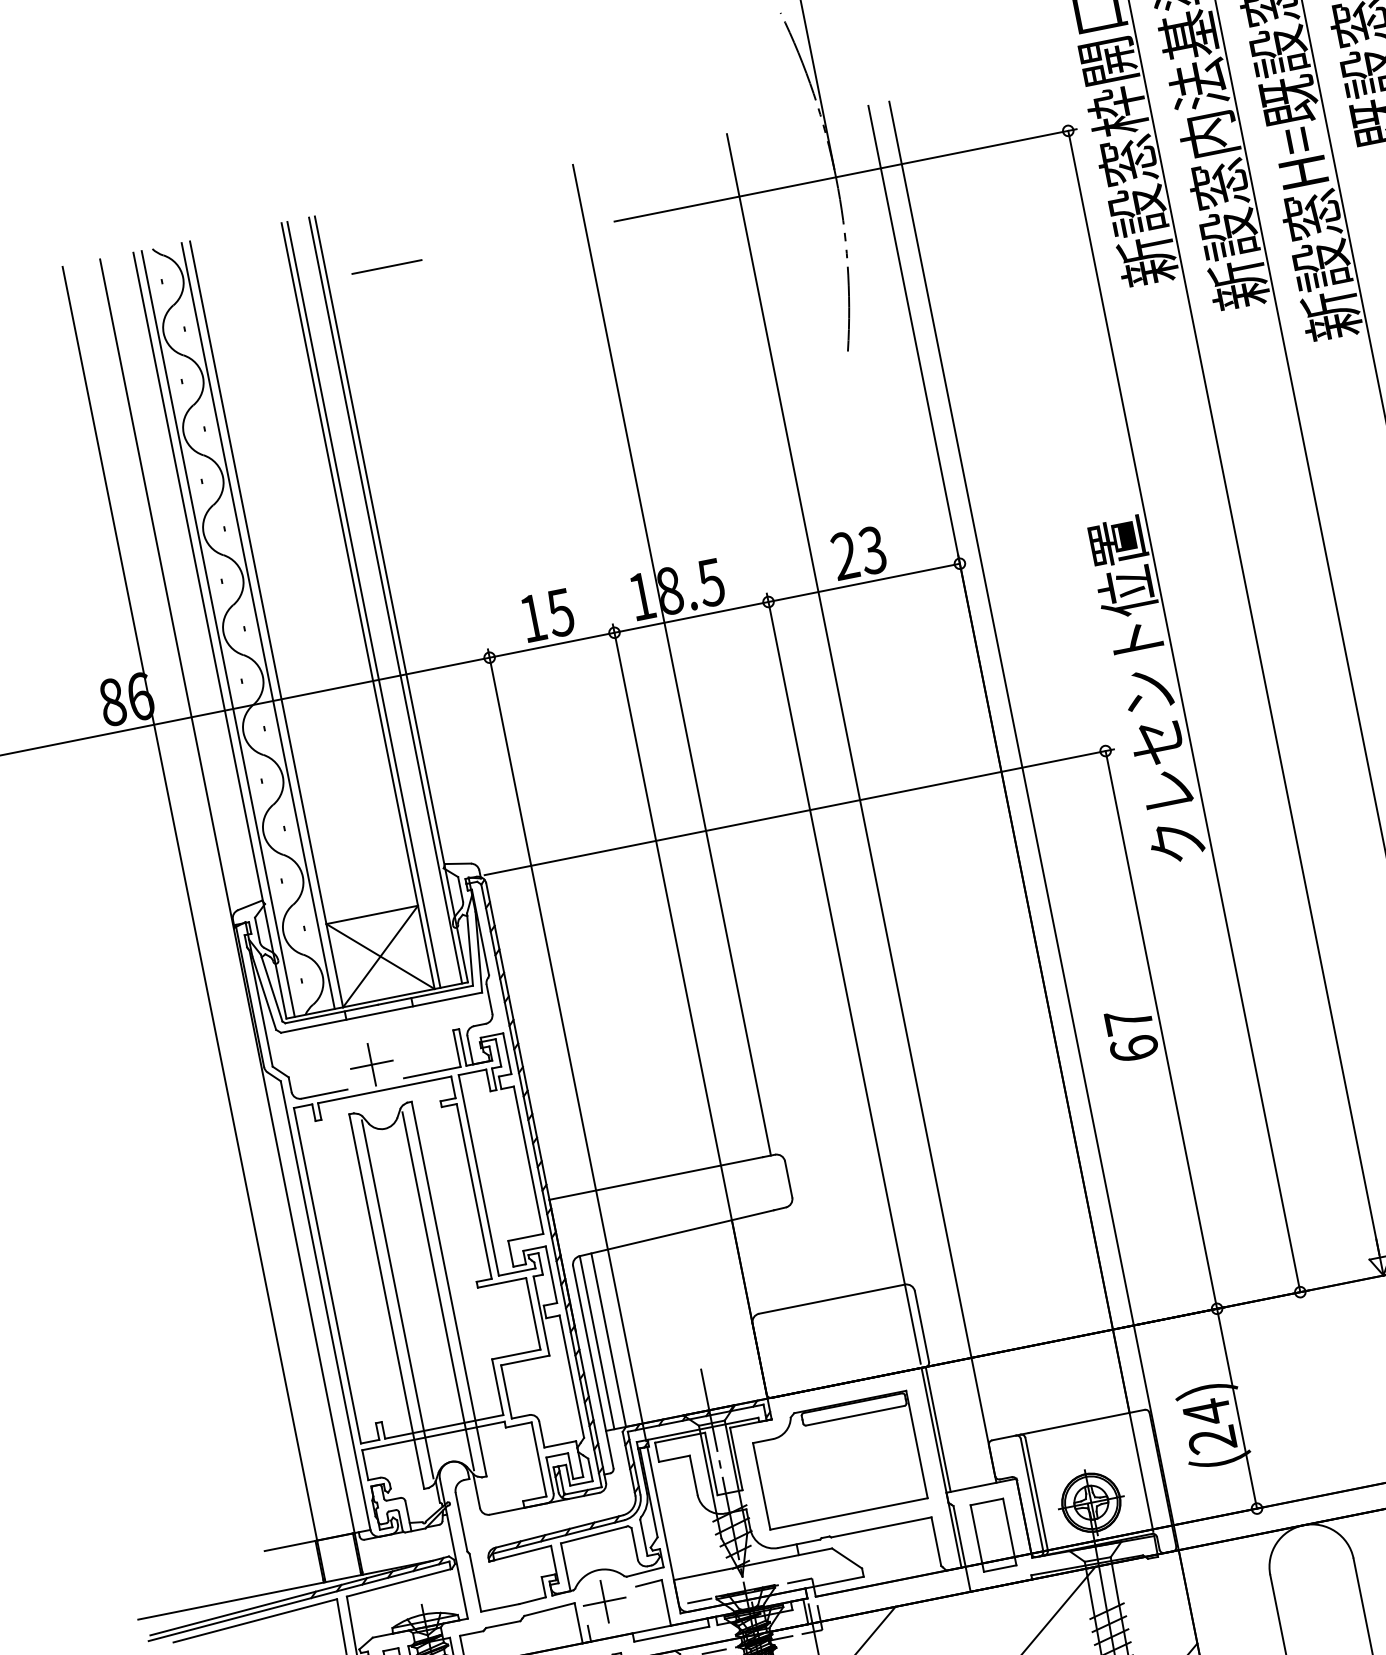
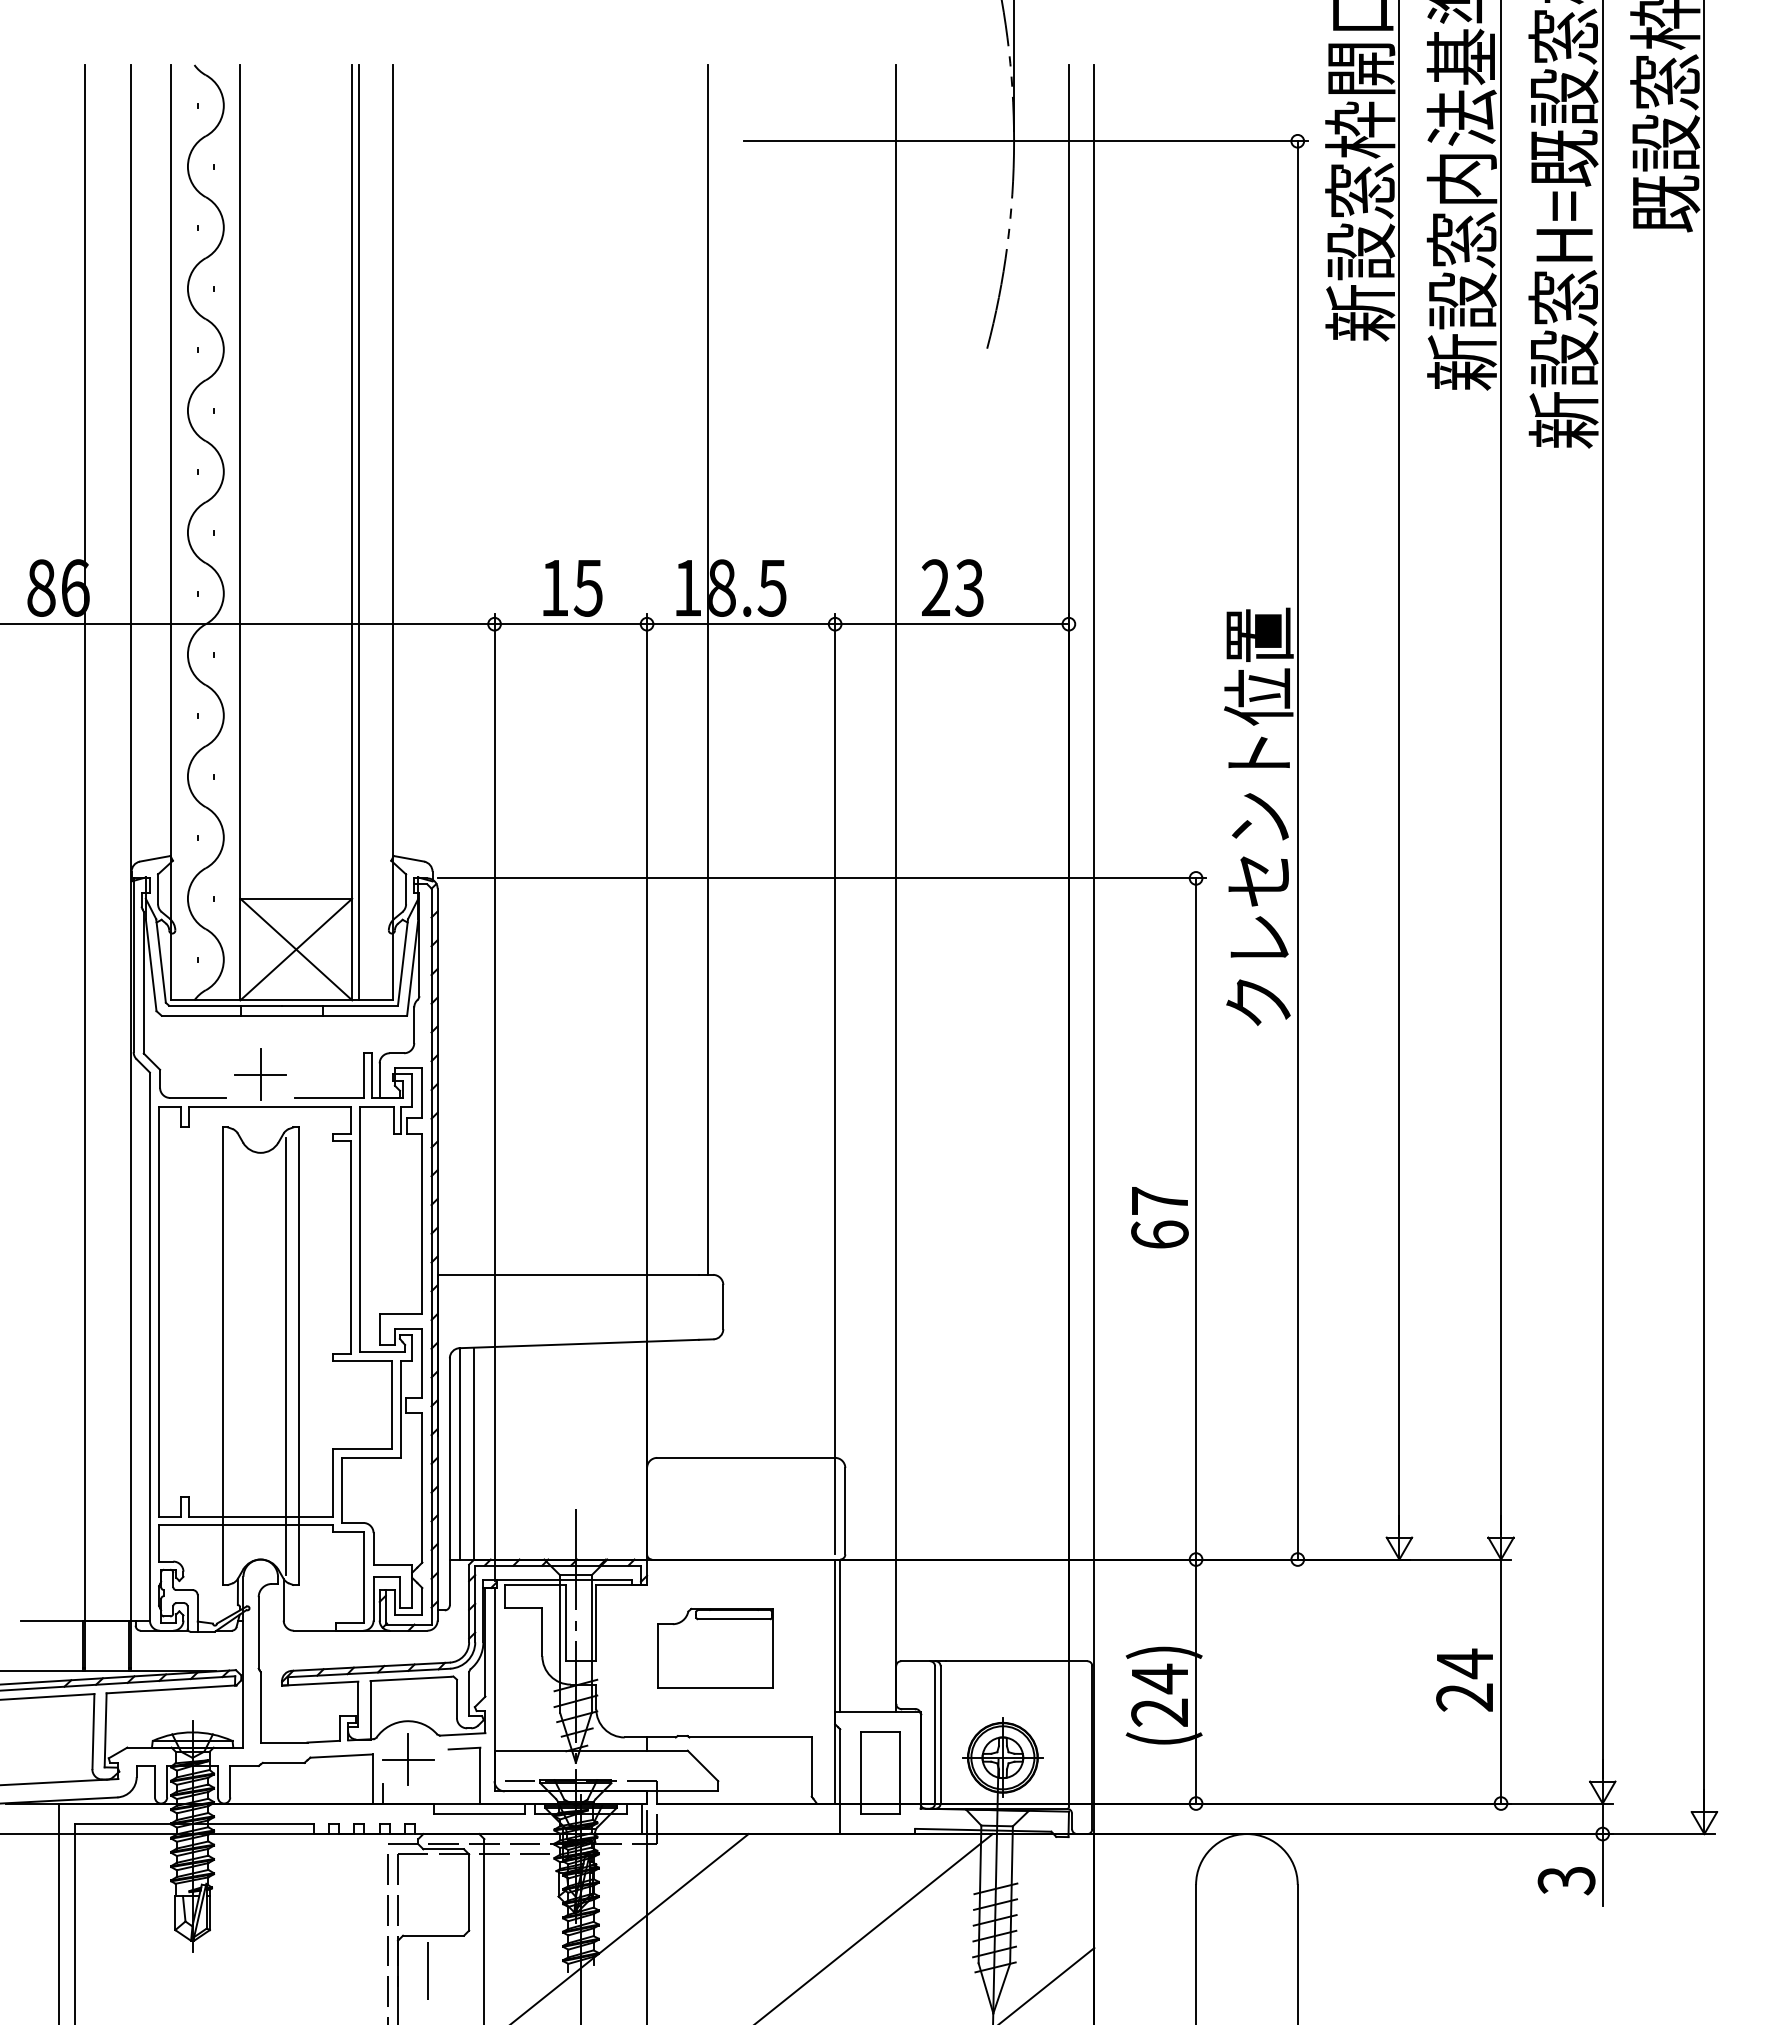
line: (386, 266) -> (465, 140), removed
line: (385, 600) -> (385, 532), removed
line: (258, 625) -> (230, 532), removed
line: (218, 633) -> (181, 532), removed
line: (397, 1298) -> (236, 1355), removed
part: (837, 1459) -> (715, 1647), size x0.6

